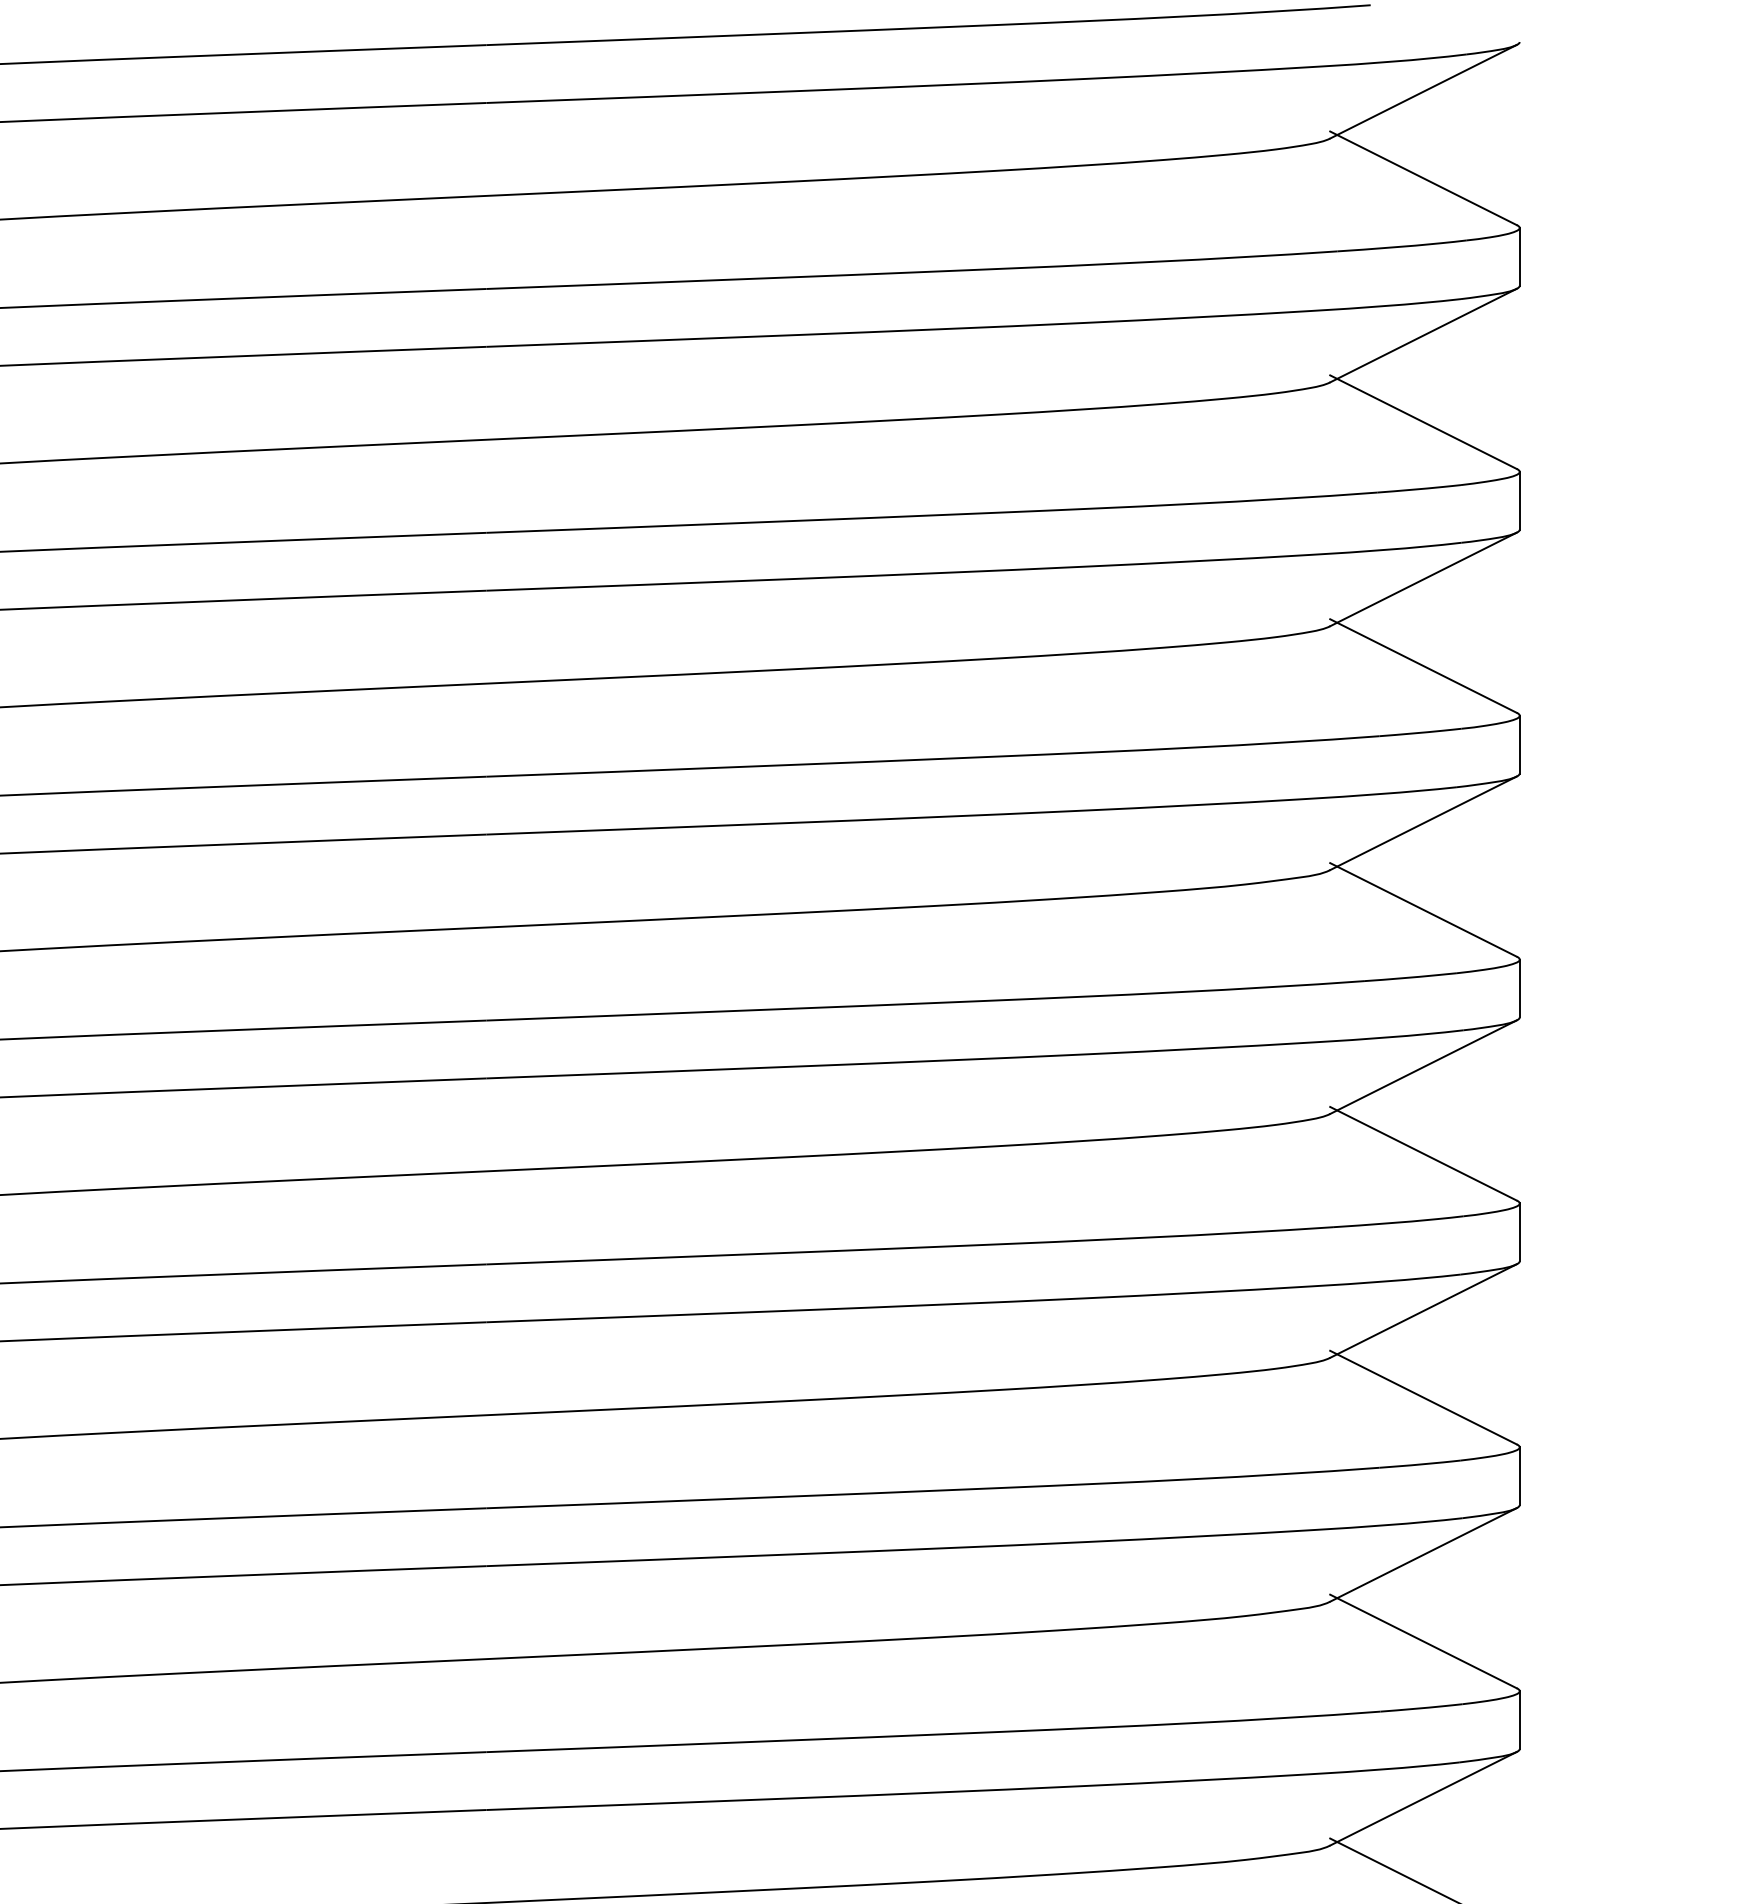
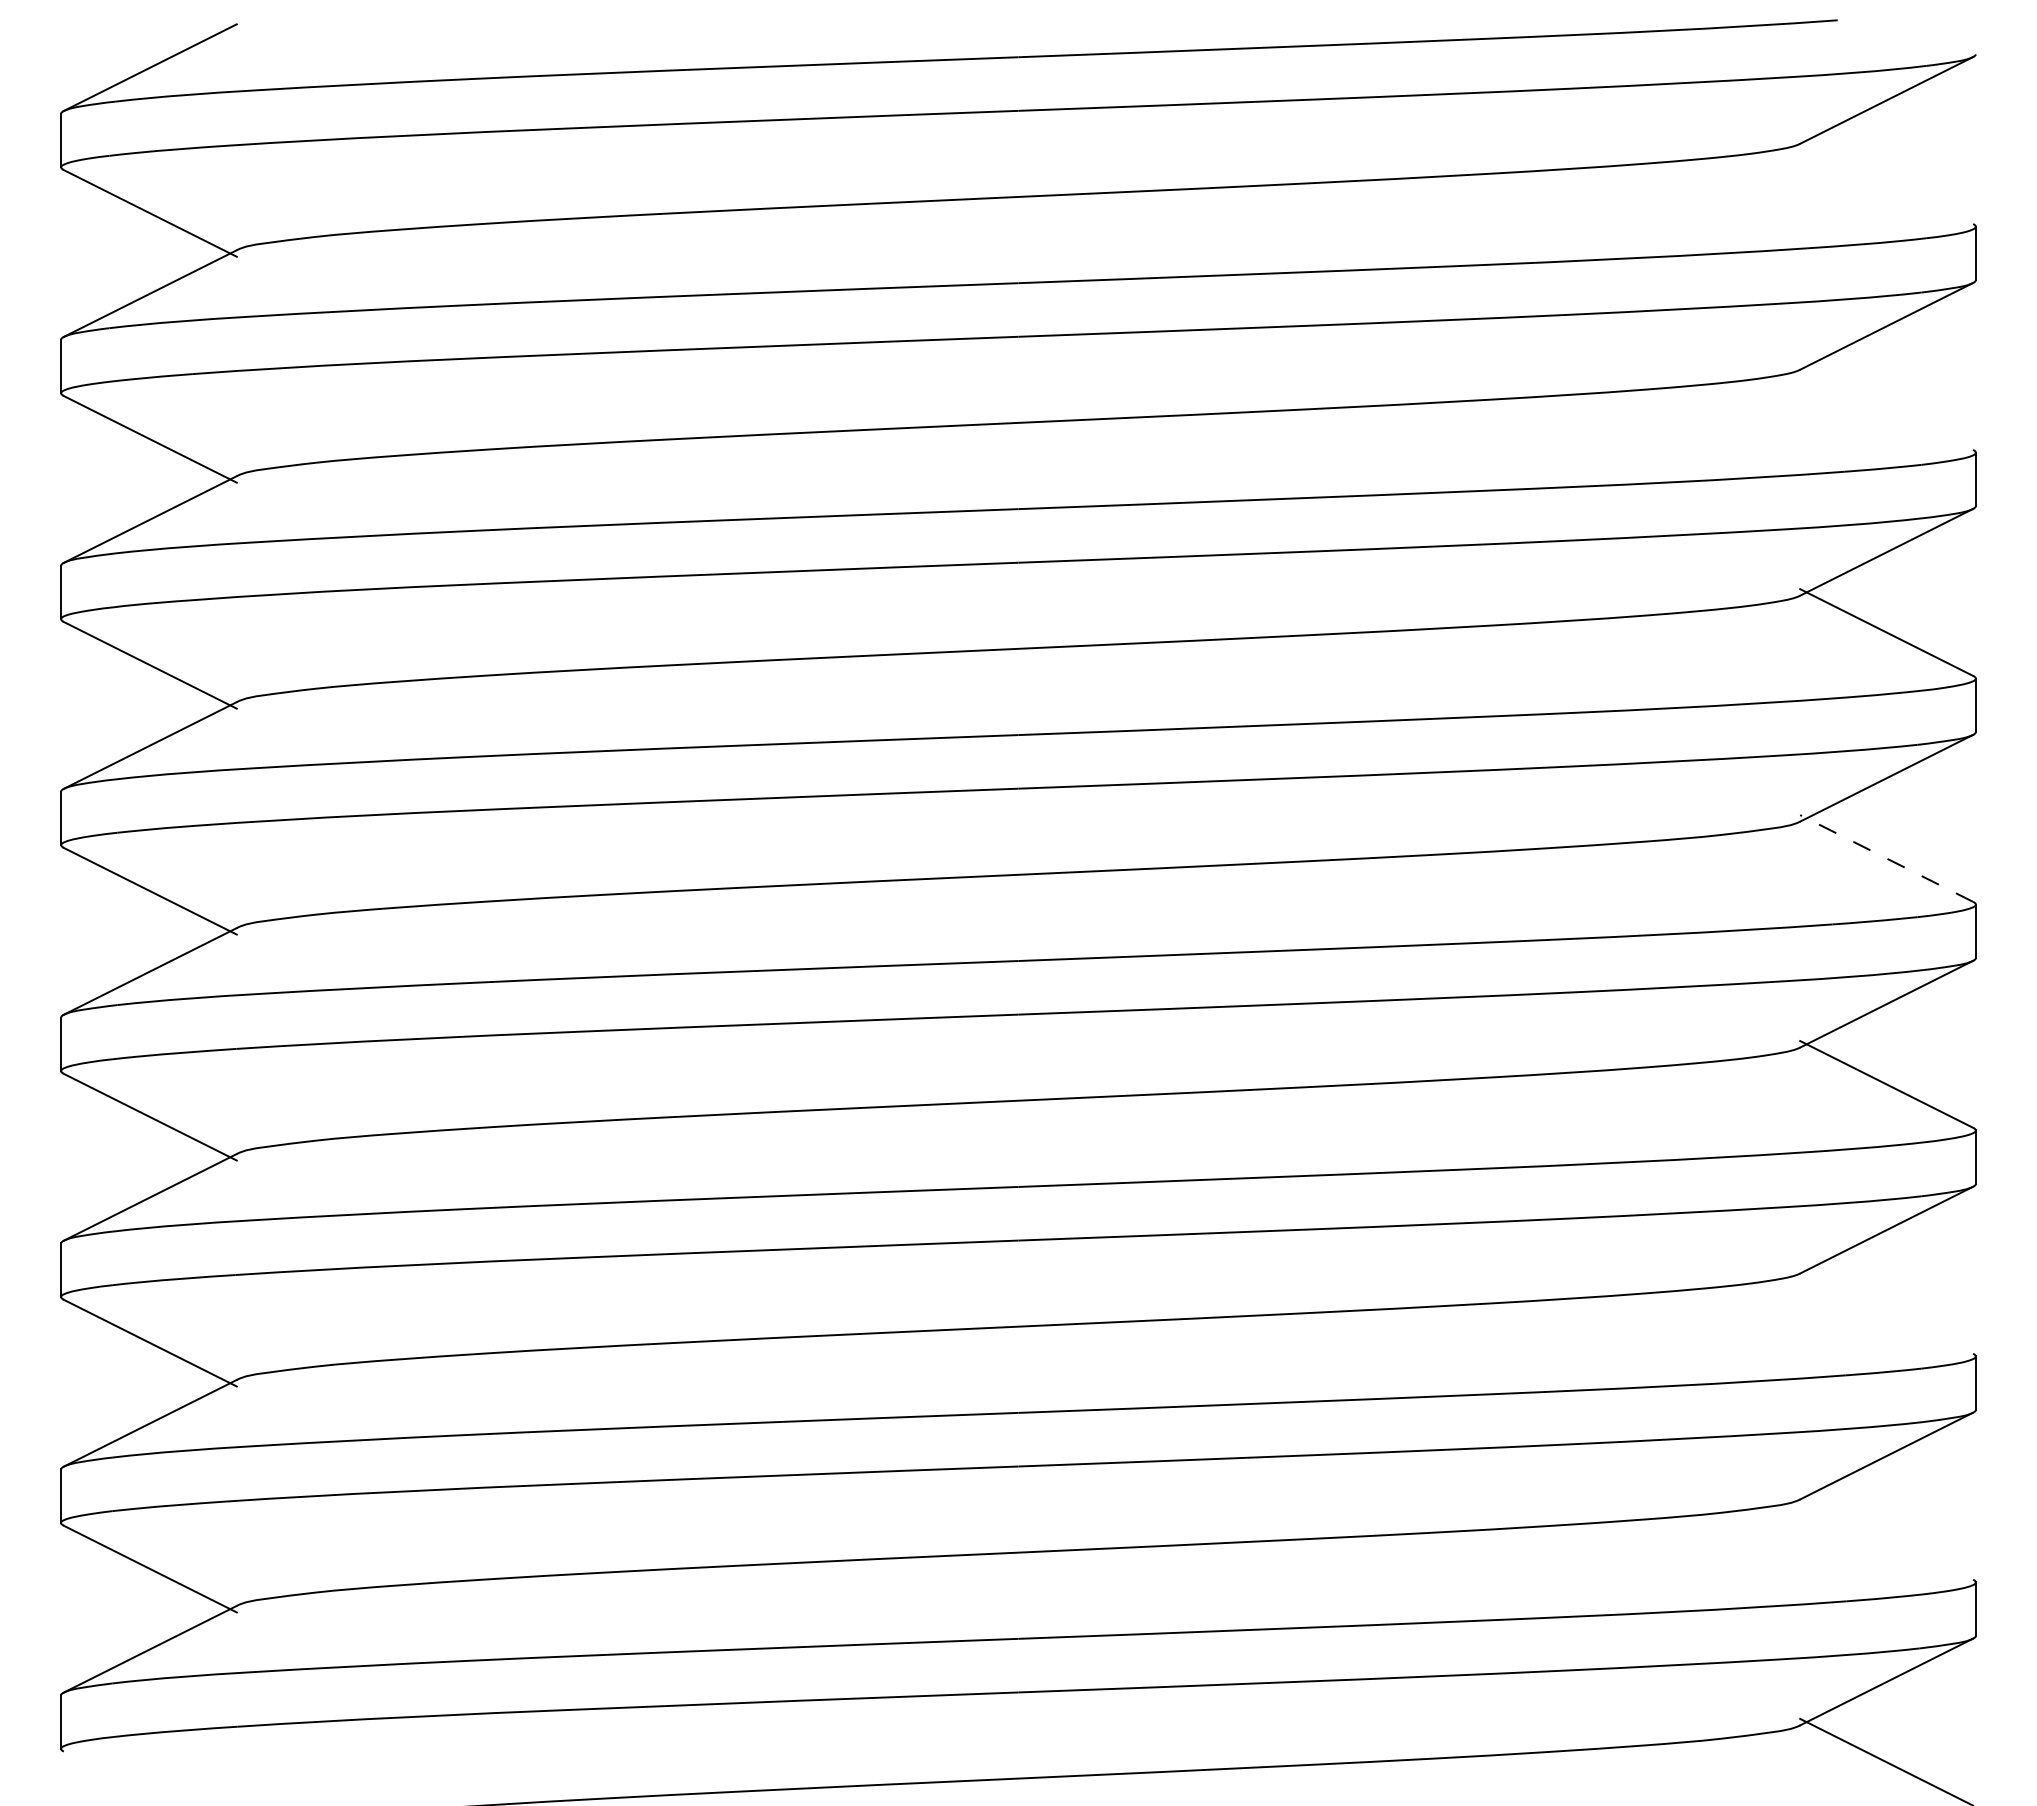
line: (1423, 178) -> (1886, 180), removed
line: (1423, 422) -> (1886, 406), removed
line: (1423, 909) -> (1886, 858), solid -> dashed
line: (1423, 1397) -> (1886, 1310), removed
line: (1423, 1640) -> (1886, 1535), removed

